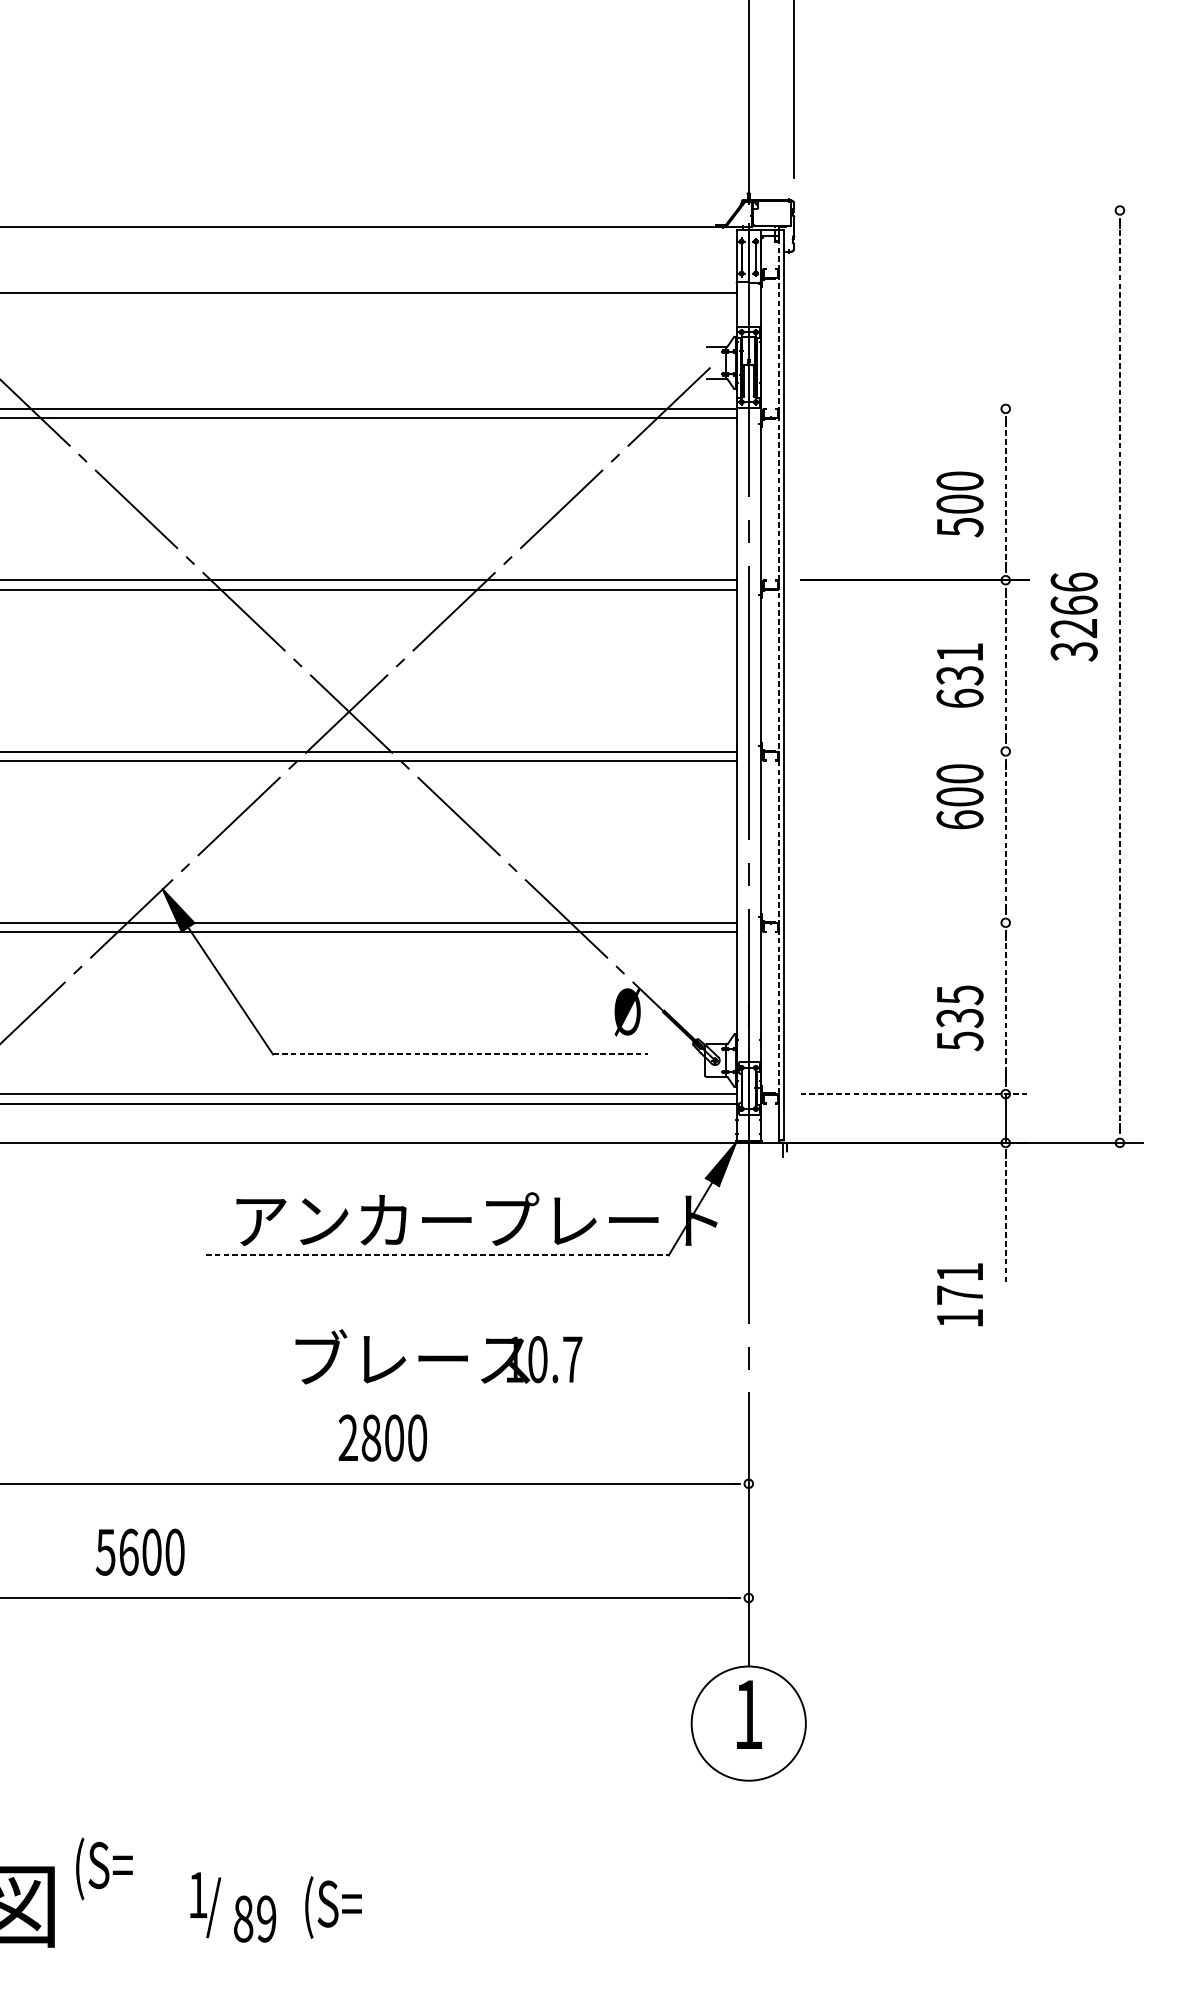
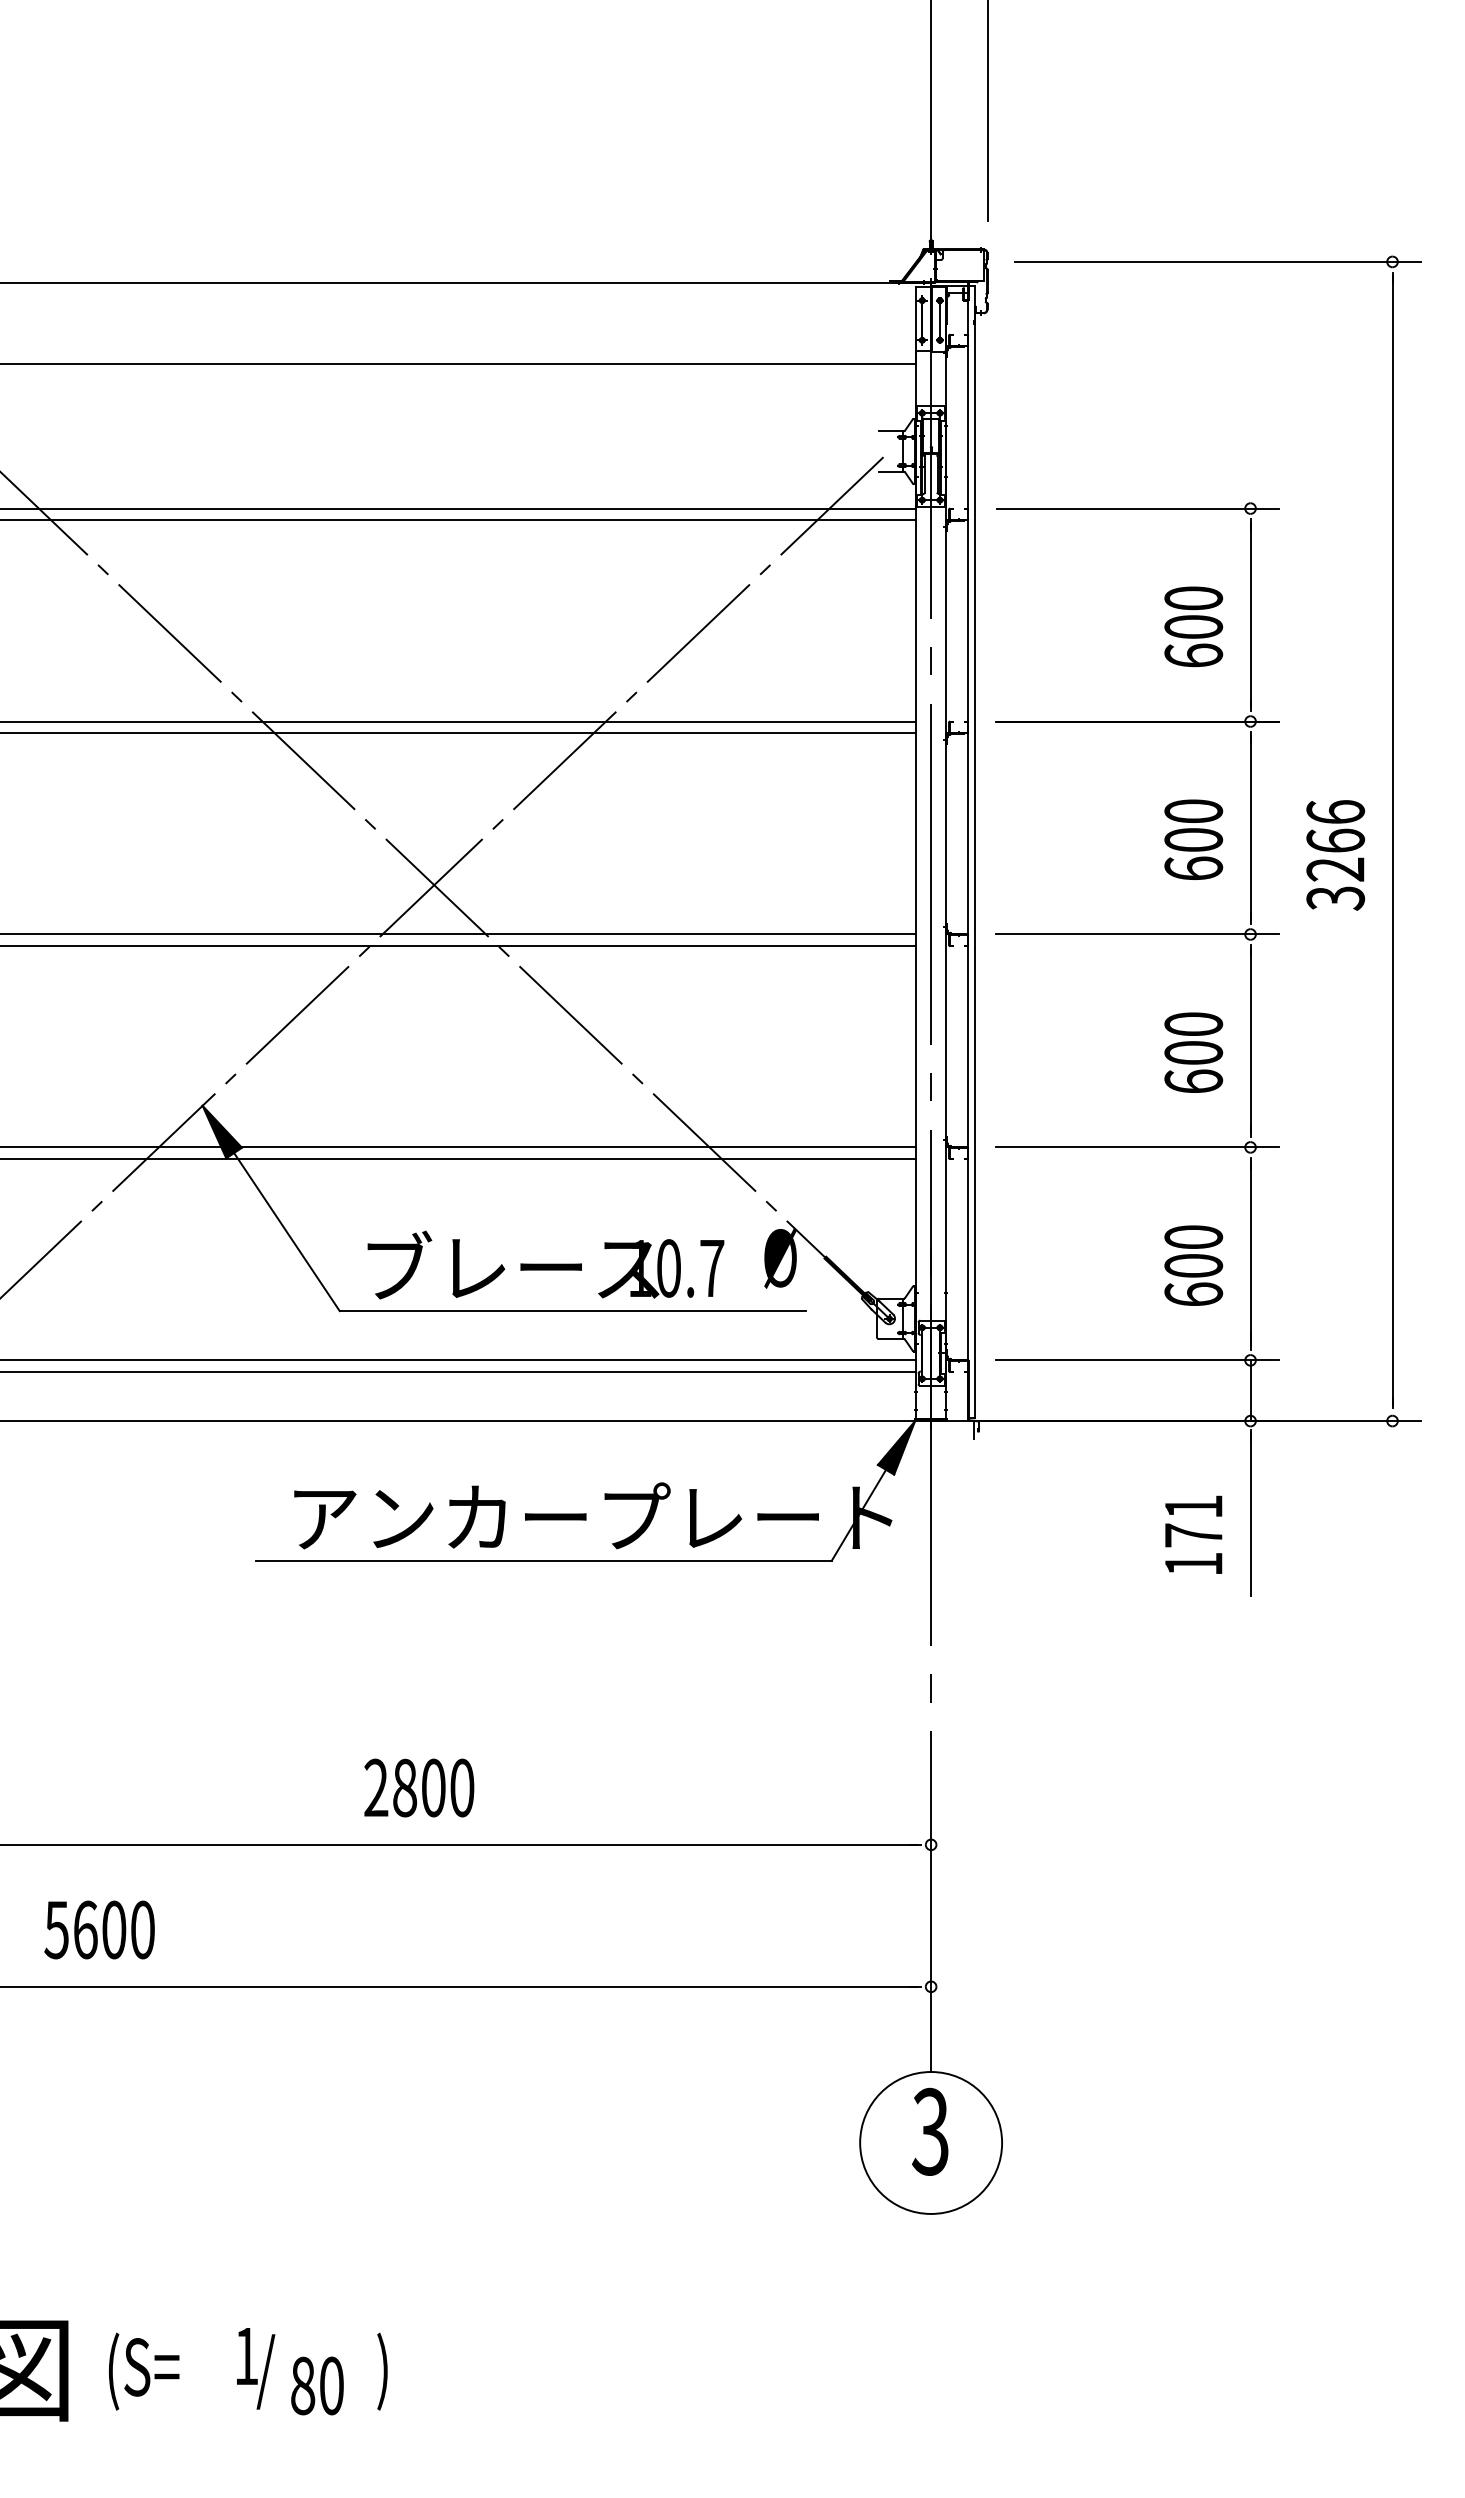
line: (979, 210) -> (1217, 261), added
line: (914, 408) -> (1137, 508), added
line: (1005, 494) -> (1250, 614), dashed -> solid
text: (959, 527) -> (1193, 655), 500 -> 600
text: (1074, 617) -> (1335, 855), moved
text: (959, 663) -> (1193, 825), 631 -> 600
line: (1005, 666) -> (1250, 828), dashed -> solid
line: (1119, 675) -> (1392, 839), dashed -> solid
line: (778, 684) -> (968, 851), dashed -> solid
line: (913, 751) -> (1136, 934), added
text: (959, 796) -> (1193, 1052), moved
line: (1005, 837) -> (1250, 1041), dashed -> solid
line: (913, 922) -> (1136, 1147), added
line: (1005, 1008) -> (1250, 1254), dashed -> solid
text: (959, 1018) -> (1193, 1266), 535 -> 600
line: (460, 1054) -> (572, 1311), dashed -> solid
line: (914, 1094) -> (1137, 1360), dashed -> solid
line: (1005, 1218) -> (1250, 1515), dashed -> solid
line: (436, 1255) -> (543, 1560), dashed -> solid
text: (959, 1294) -> (1193, 1534), moved
text: (438, 1356) -> (545, 1264), moved
text: (383, 1437) -> (419, 1787), moved
text: (140, 1551) -> (99, 1929), moved
text: (748, 1714) -> (930, 2131), 1 -> 3
text: (104, 1868) -> (144, 2371), moved
text: (332, 1907) -> (413, 2371), (S= -> )
text: (266, 1918) -> (331, 2385), 89 -> 80

